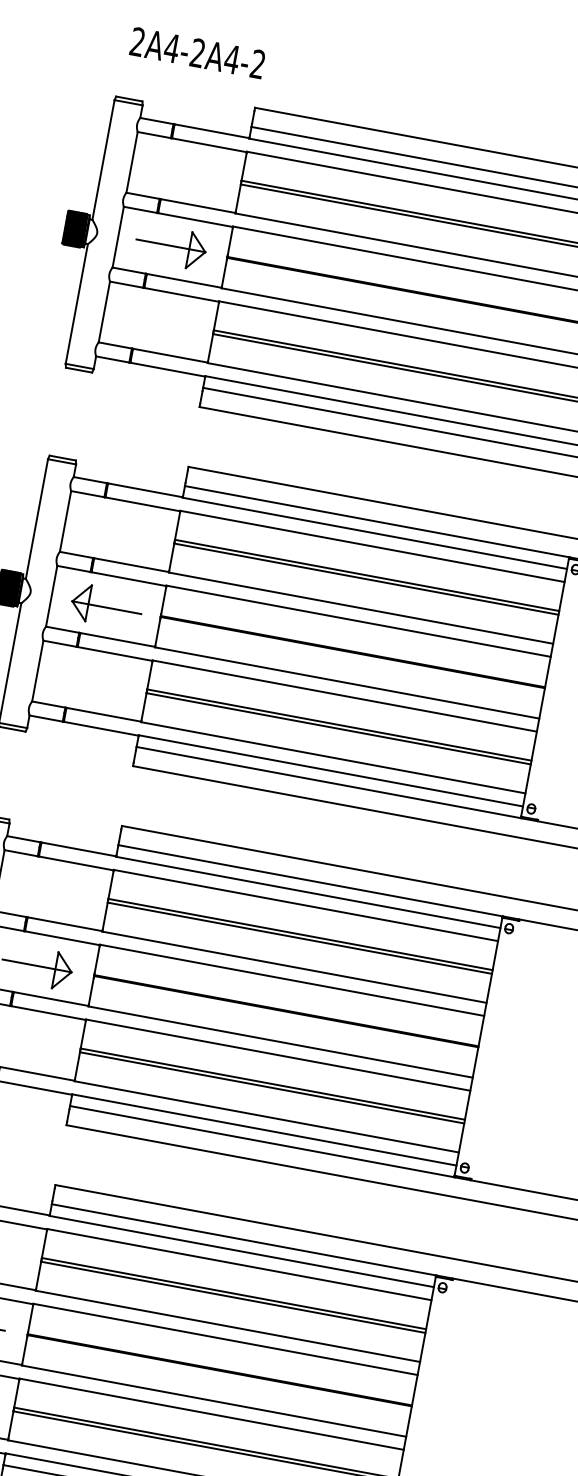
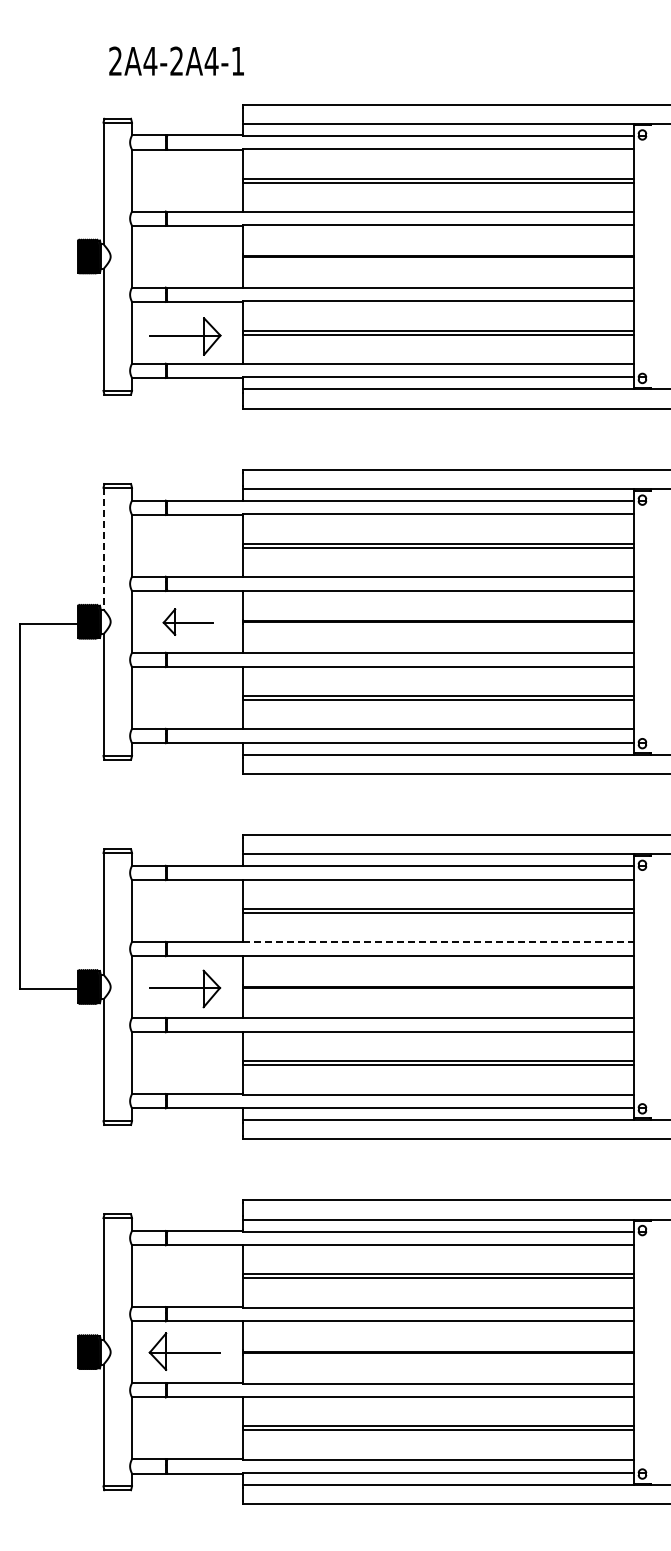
text: (257, 63) -> (237, 60), 2A4-2A4-2 -> 2A4-2A4-1
part: (170, 246) -> (185, 336), moved
line: (36, 518) -> (103, 548), solid -> dashed
part: (106, 605) -> (187, 621), size x0.7
line: (294, 967) -> (438, 942), solid -> dashed

